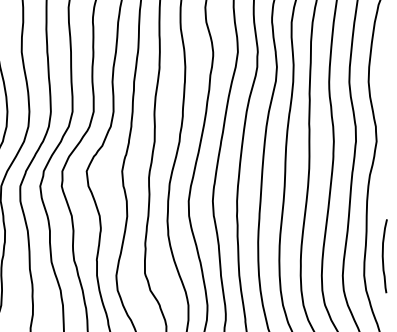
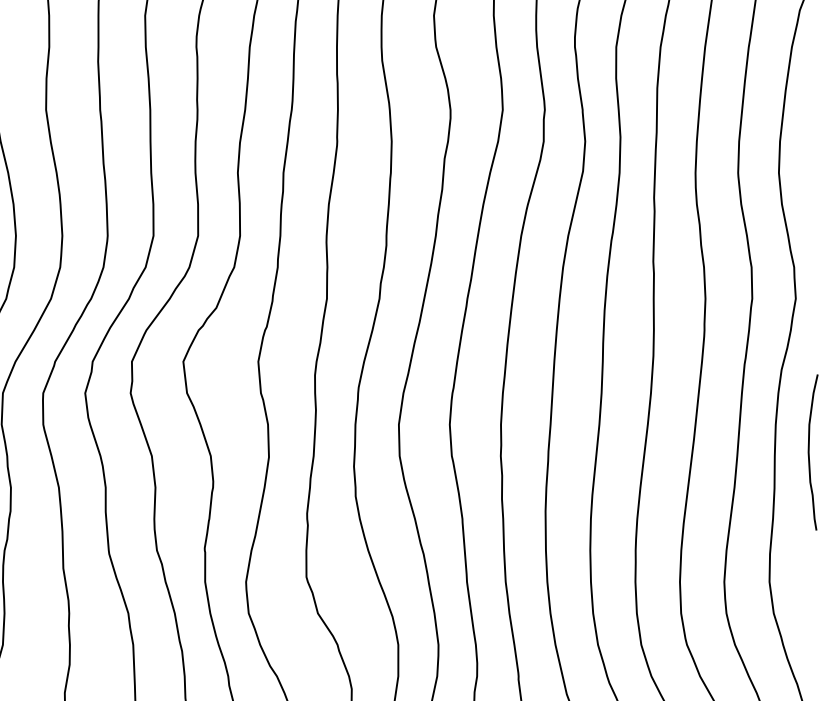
curve: (383, 256) -> (810, 452), moved

